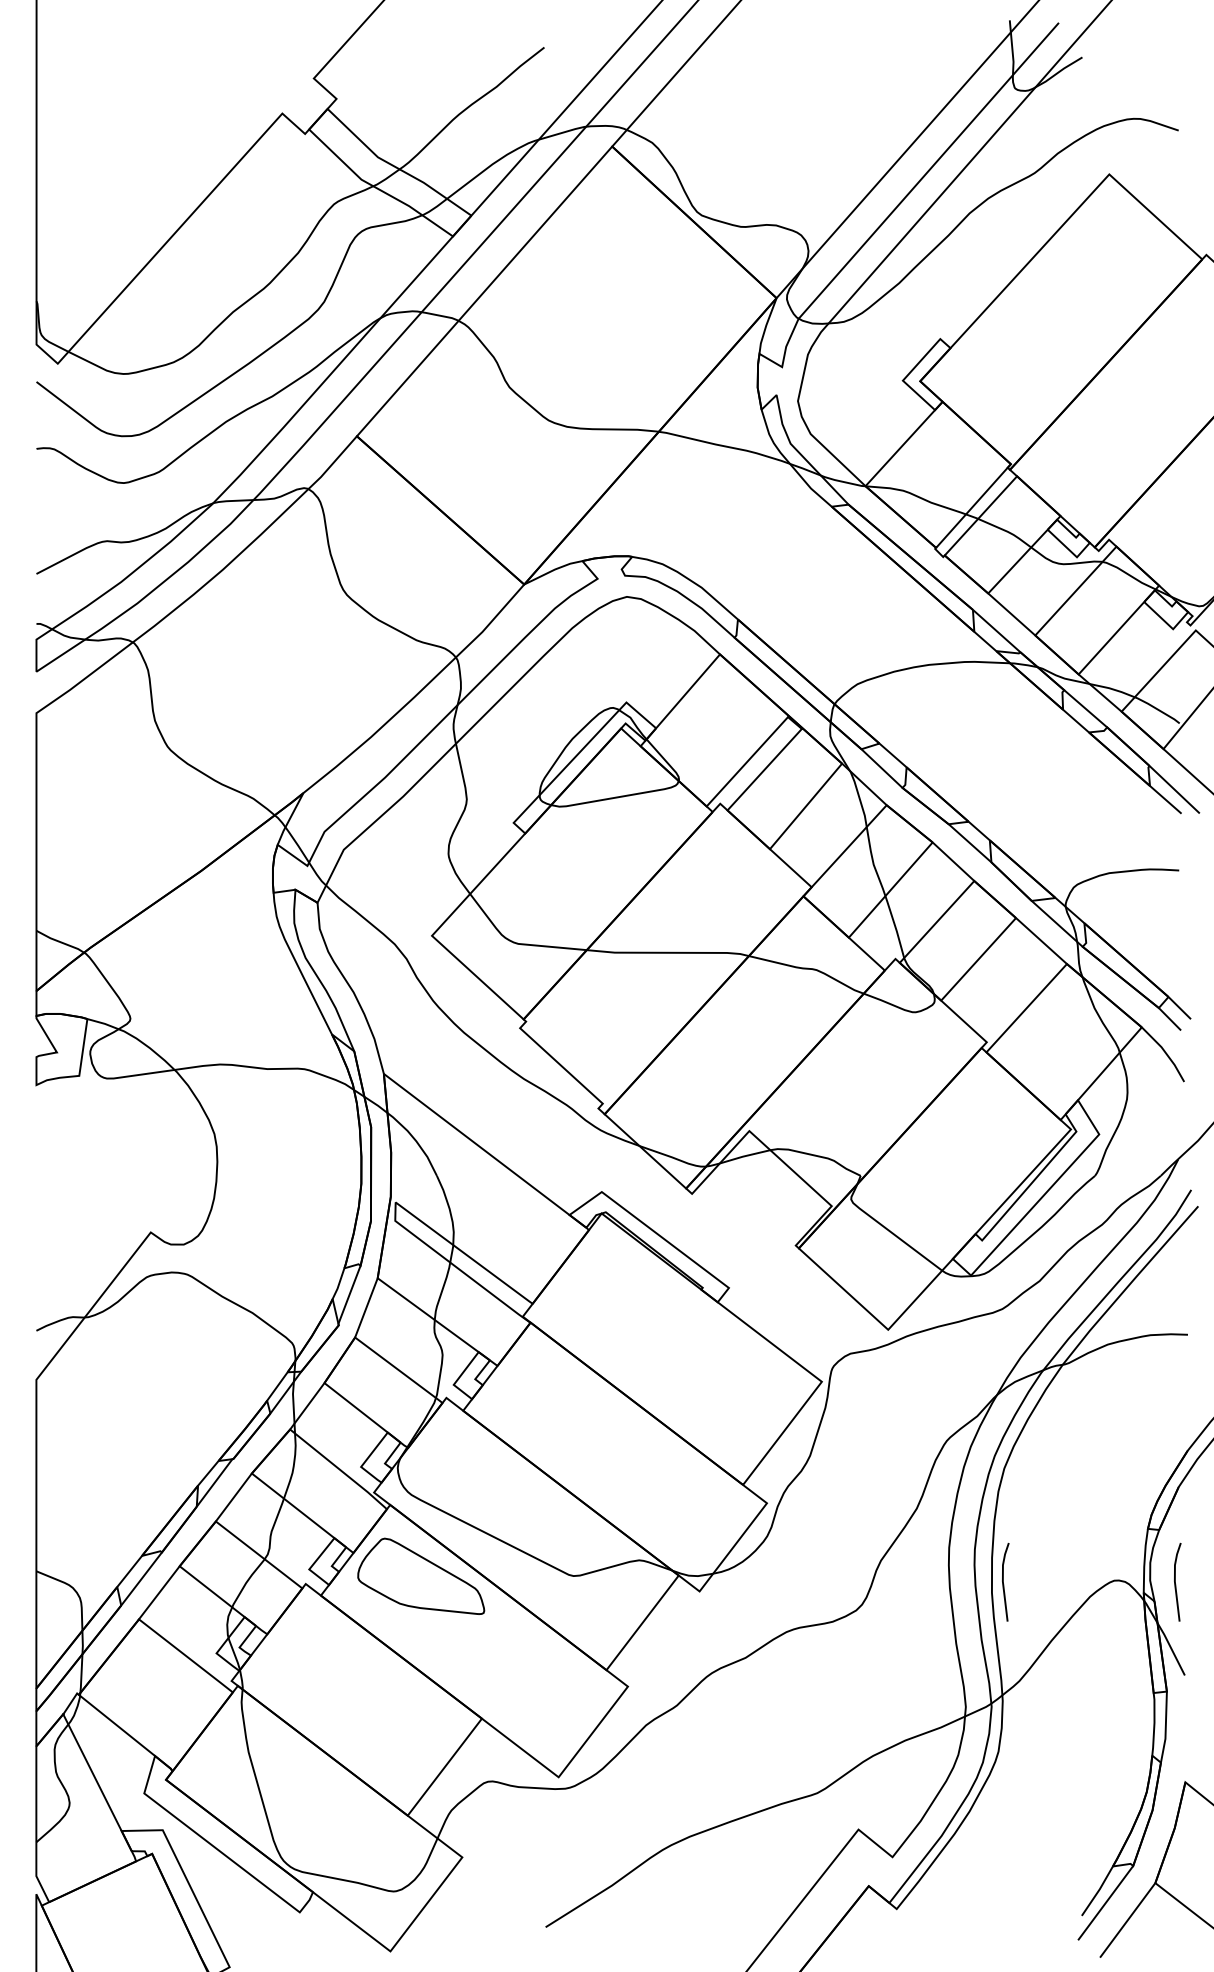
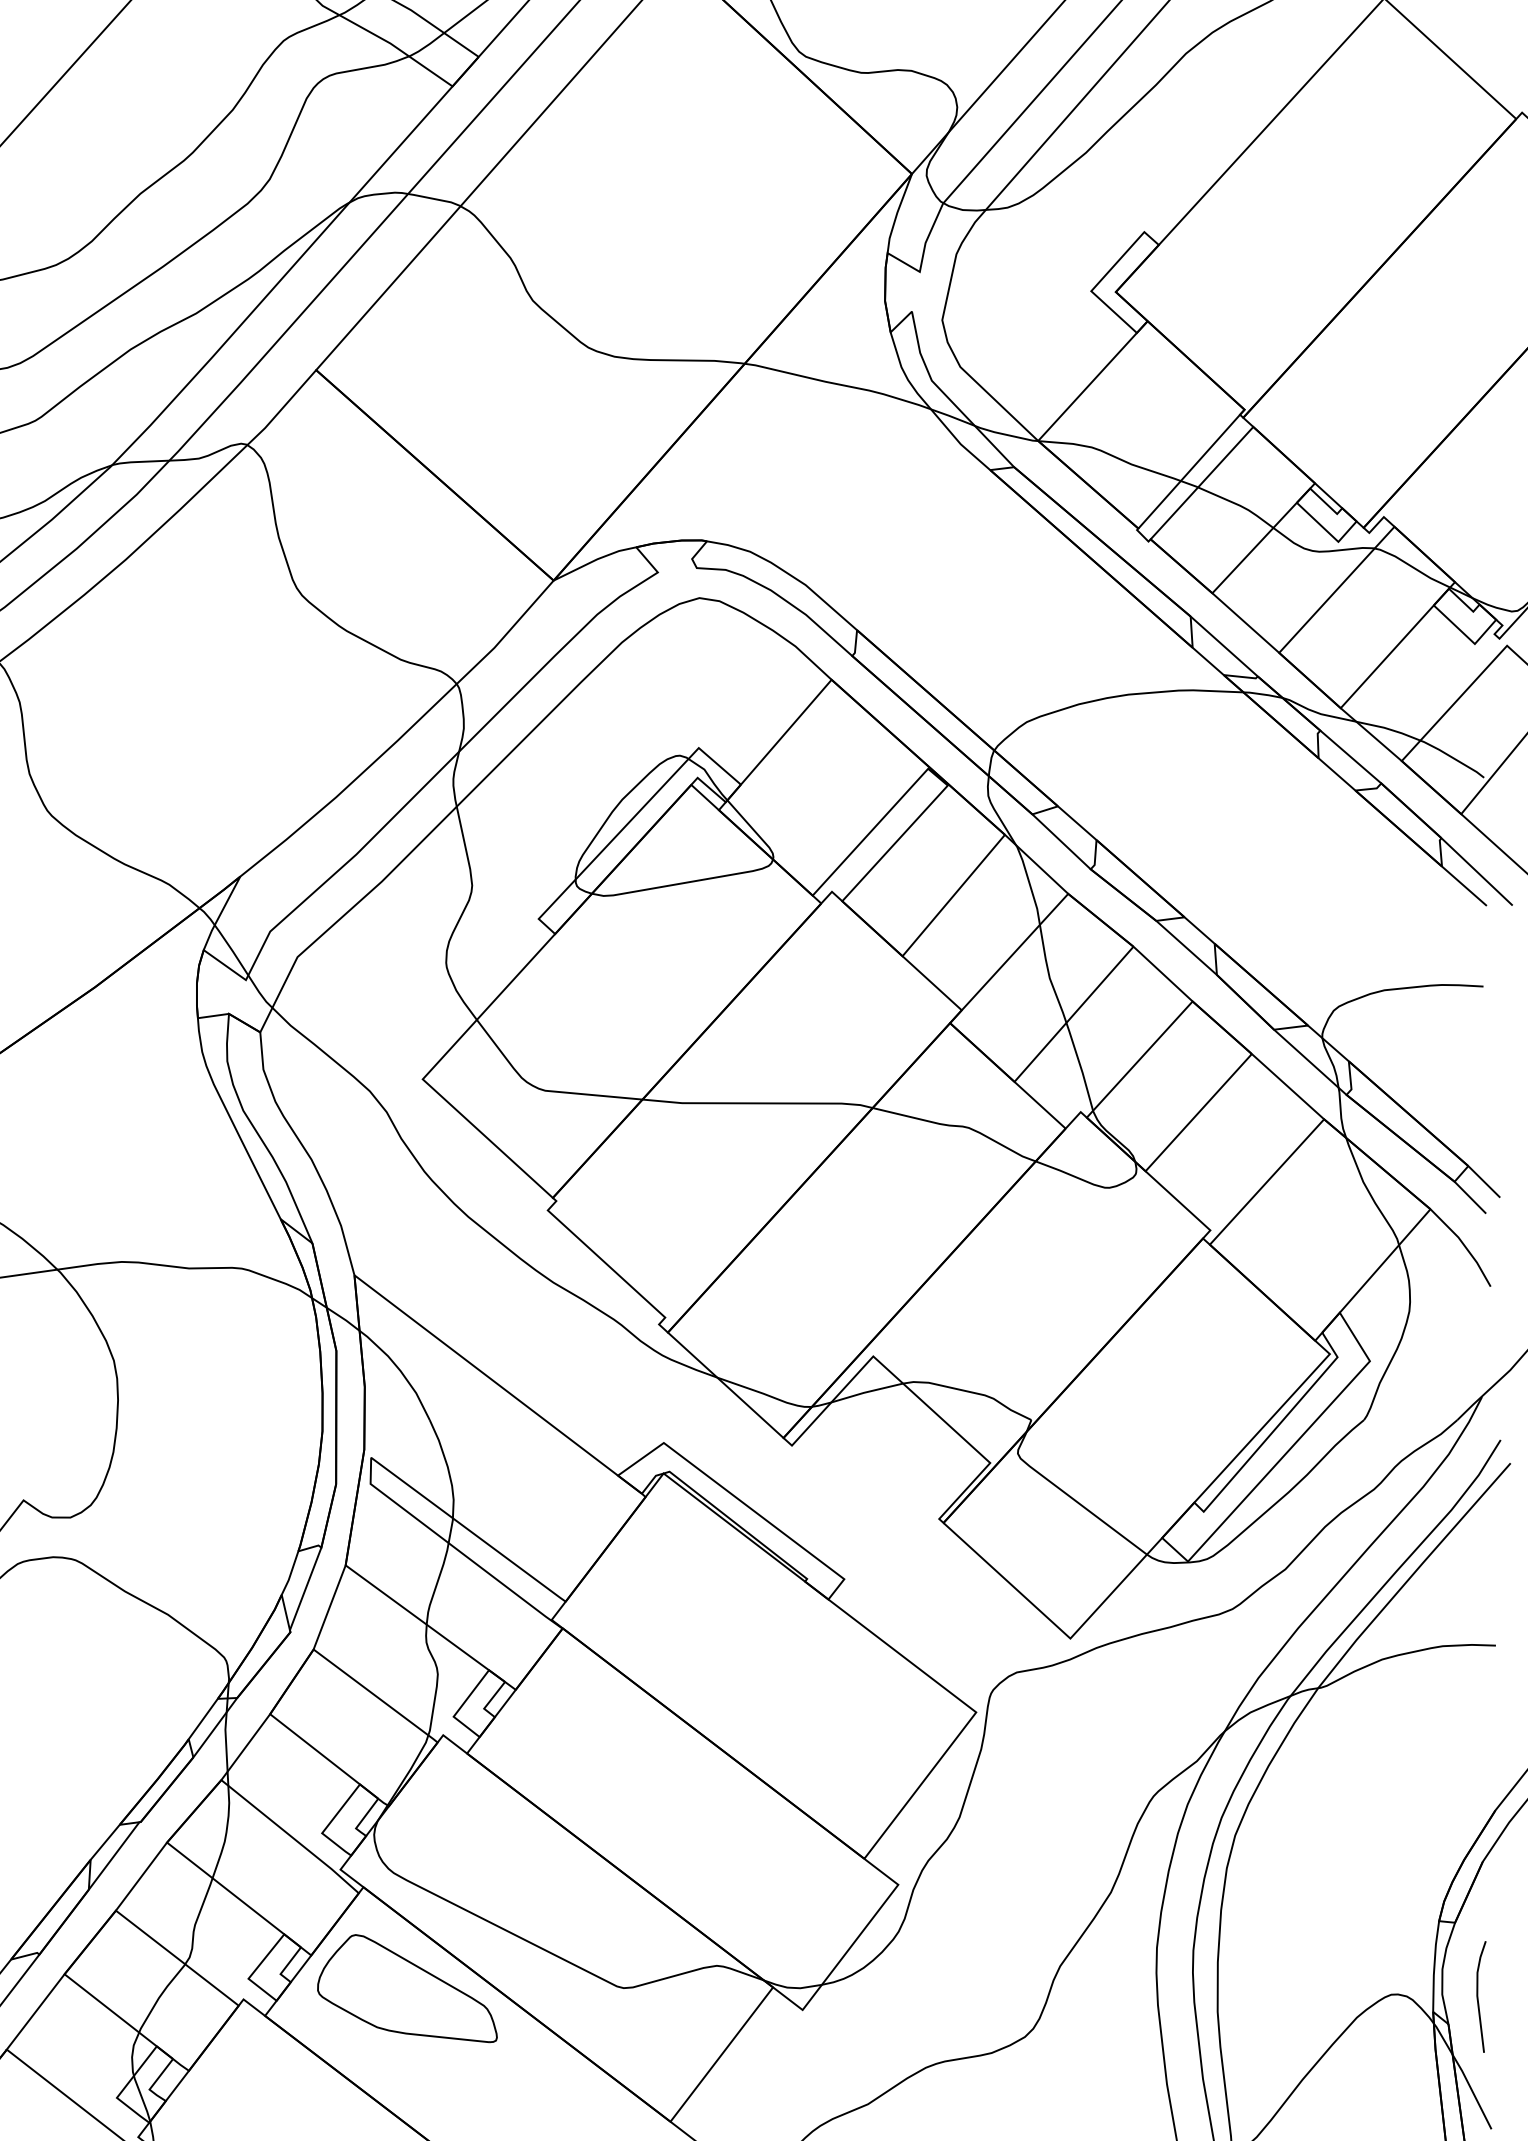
line: (1003, 1581) -> (1234, 1995), removed

